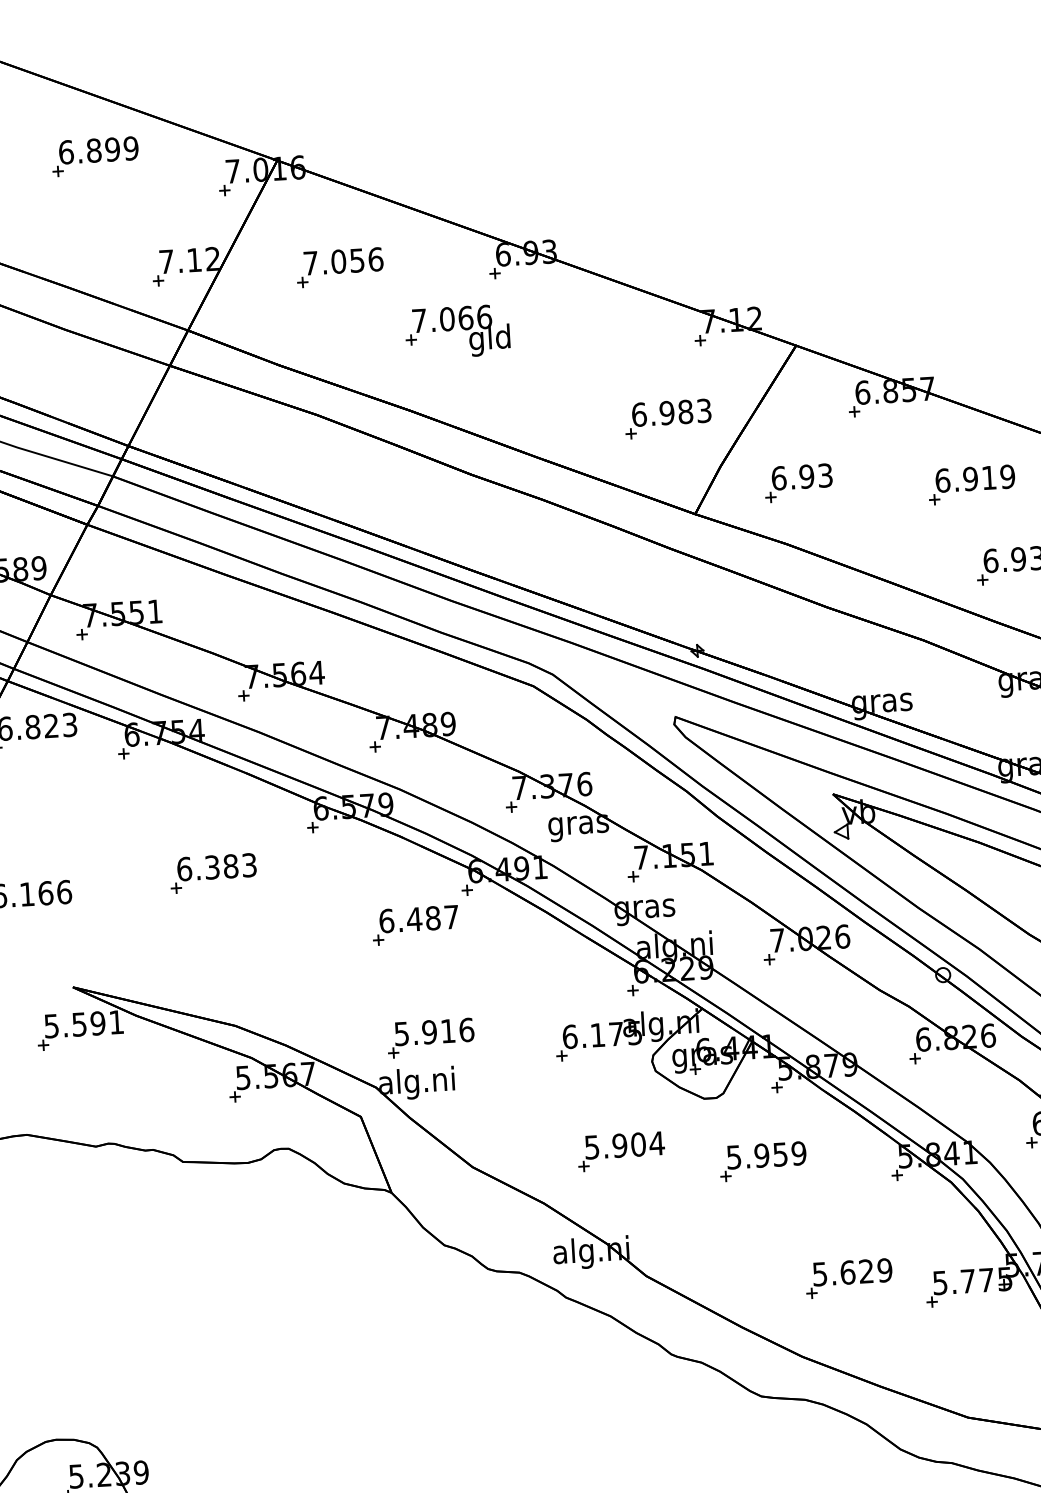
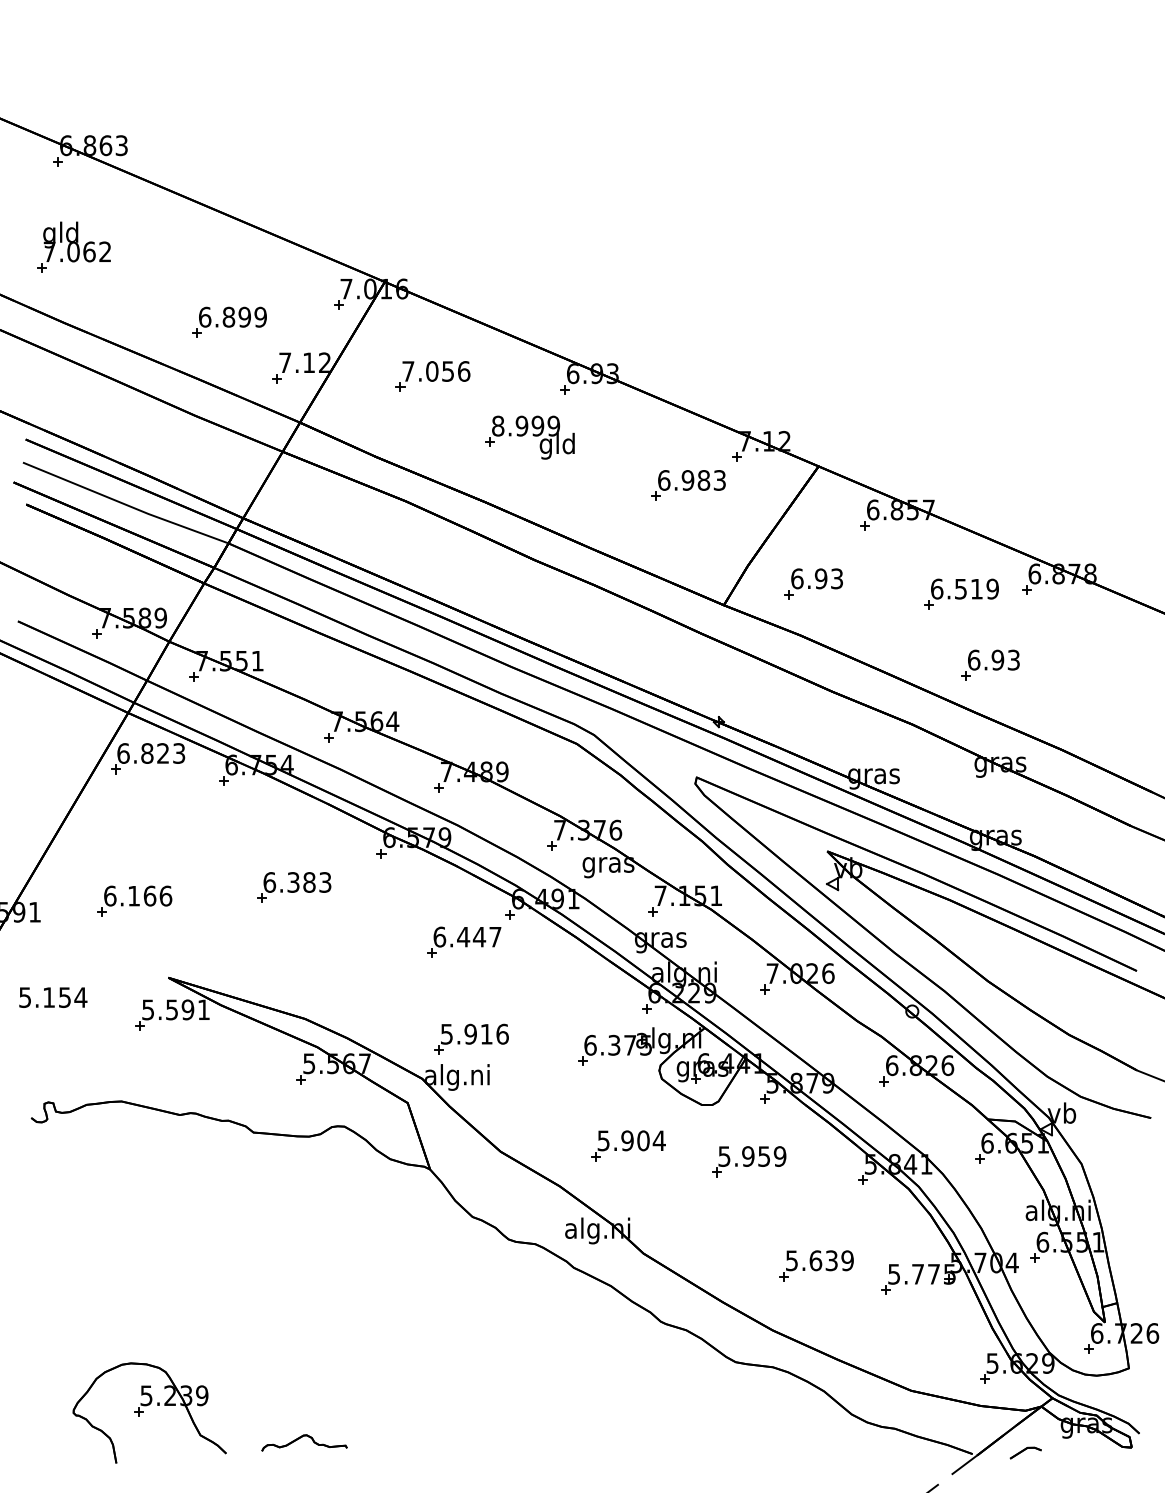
part: (95, 155) -> (229, 321), moved
text: (452, 318) -> (526, 425), 7.066 -> 8.999
part: (668, 418) -> (688, 485), moved
text: (970, 478) -> (960, 588), 6.919 -> 6.519
text: (433, 917) -> (479, 936), 6.487 -> 6.447
text: (598, 1034) -> (614, 1044), 6.175 -> 6.375
text: (866, 1271) -> (831, 1260), 5.629 -> 5.639

